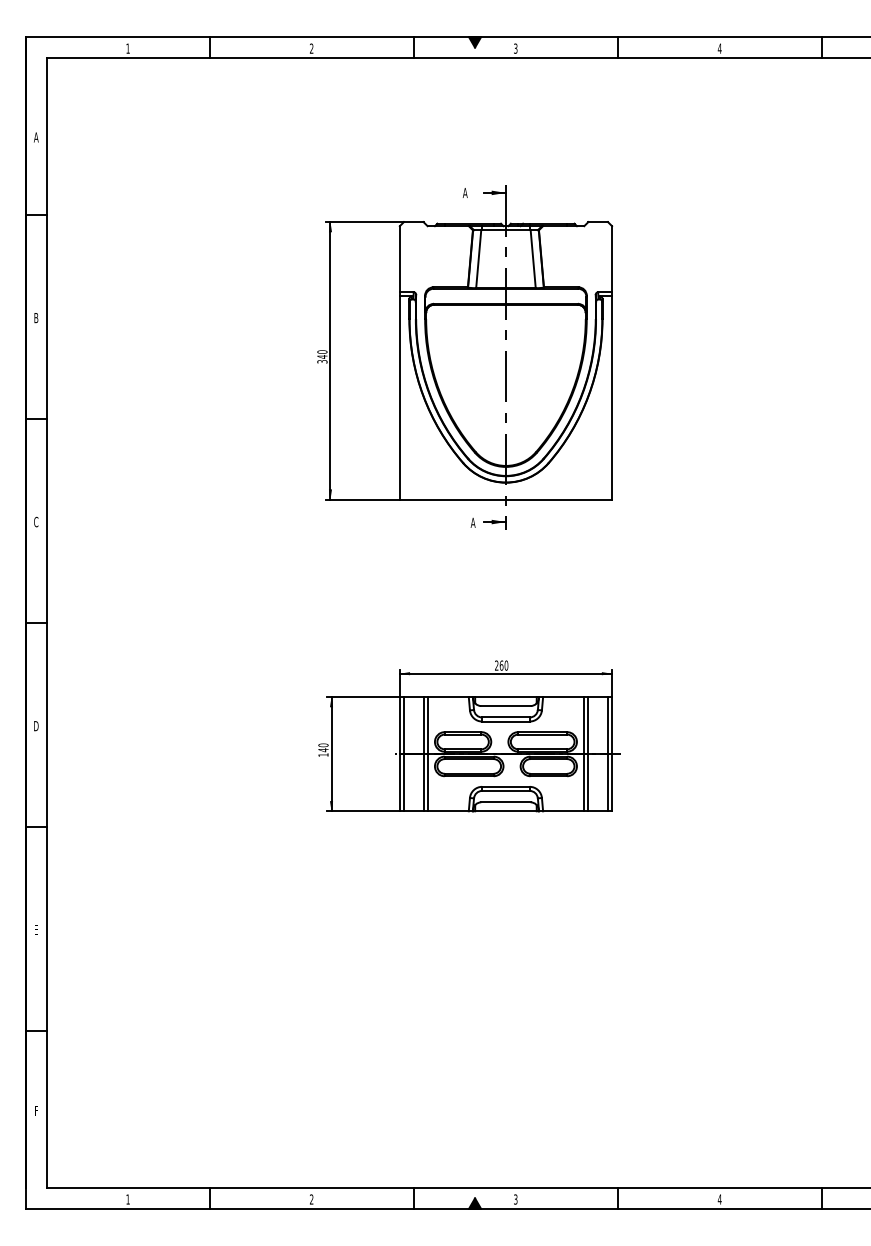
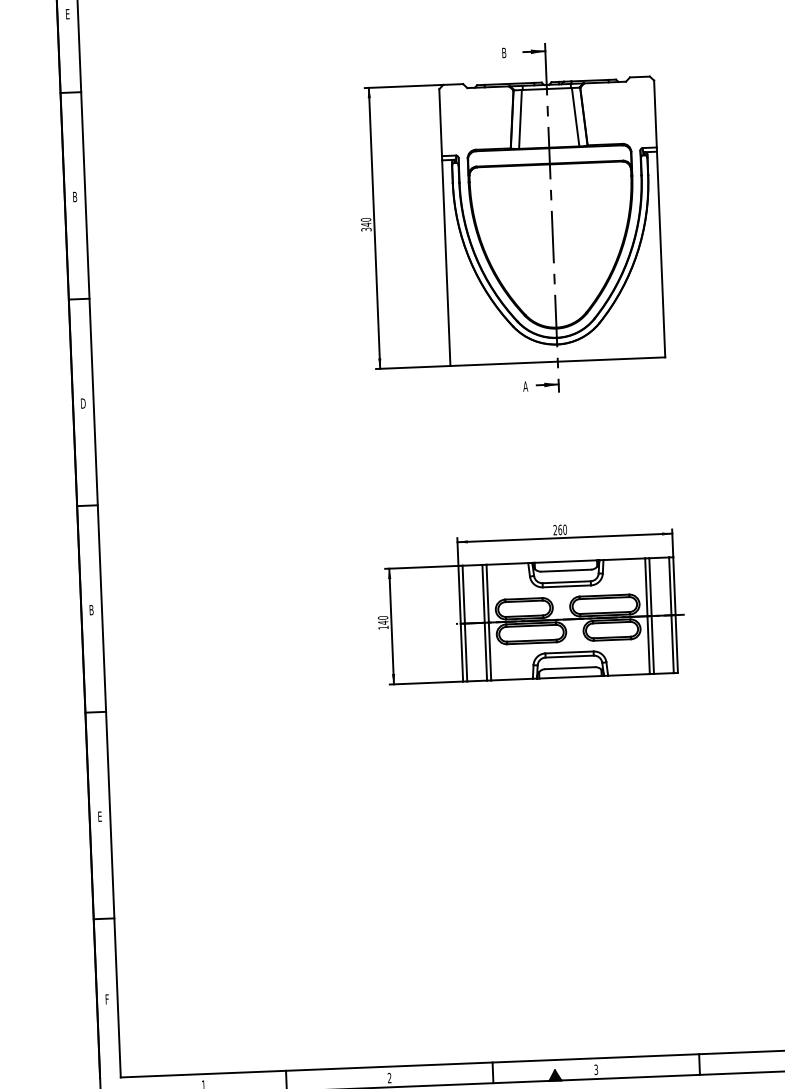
text: (35, 137) -> (66, 14), A -> E
text: (464, 193) -> (503, 53), A -> B
text: (36, 521) -> (83, 402), C -> D
text: (36, 726) -> (91, 610), D -> B

